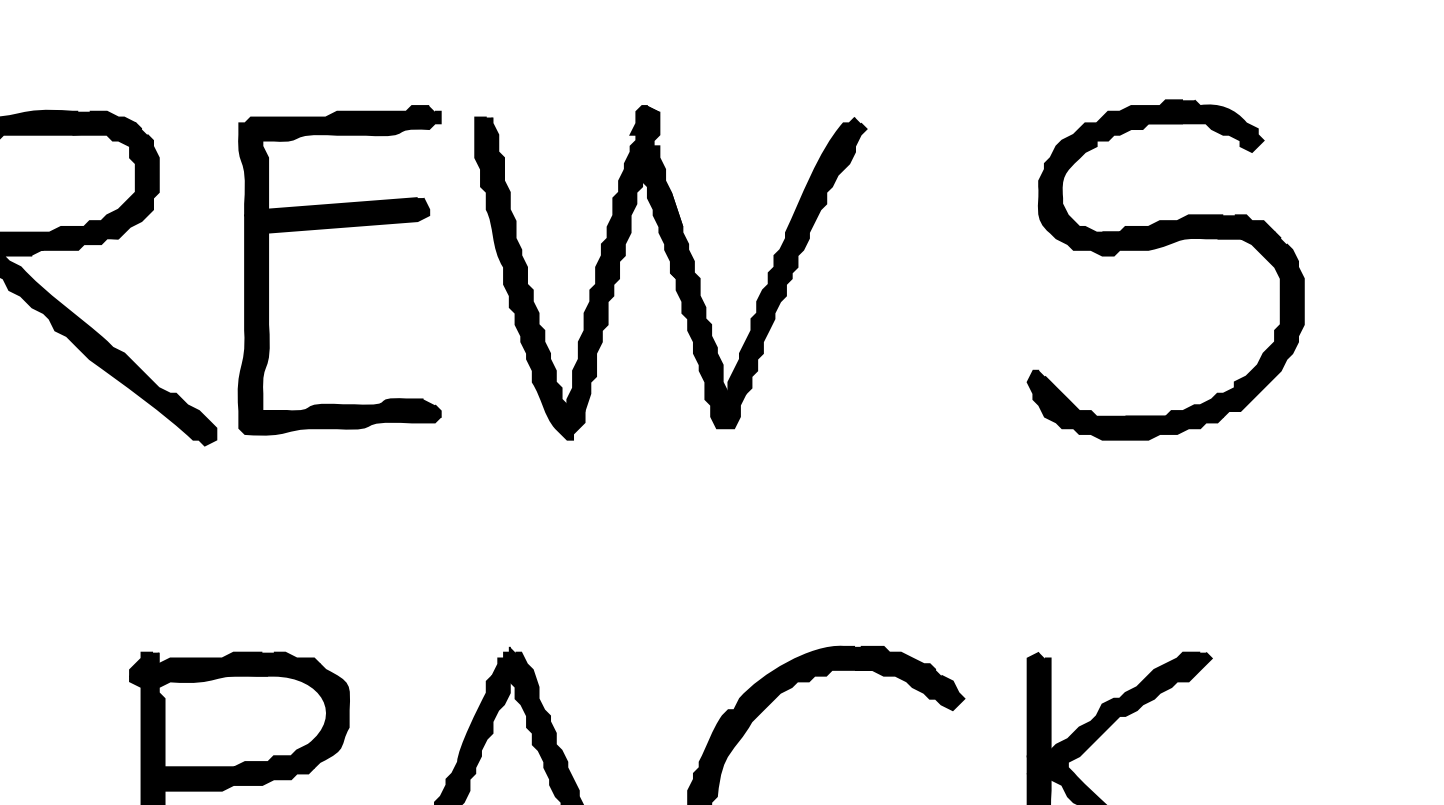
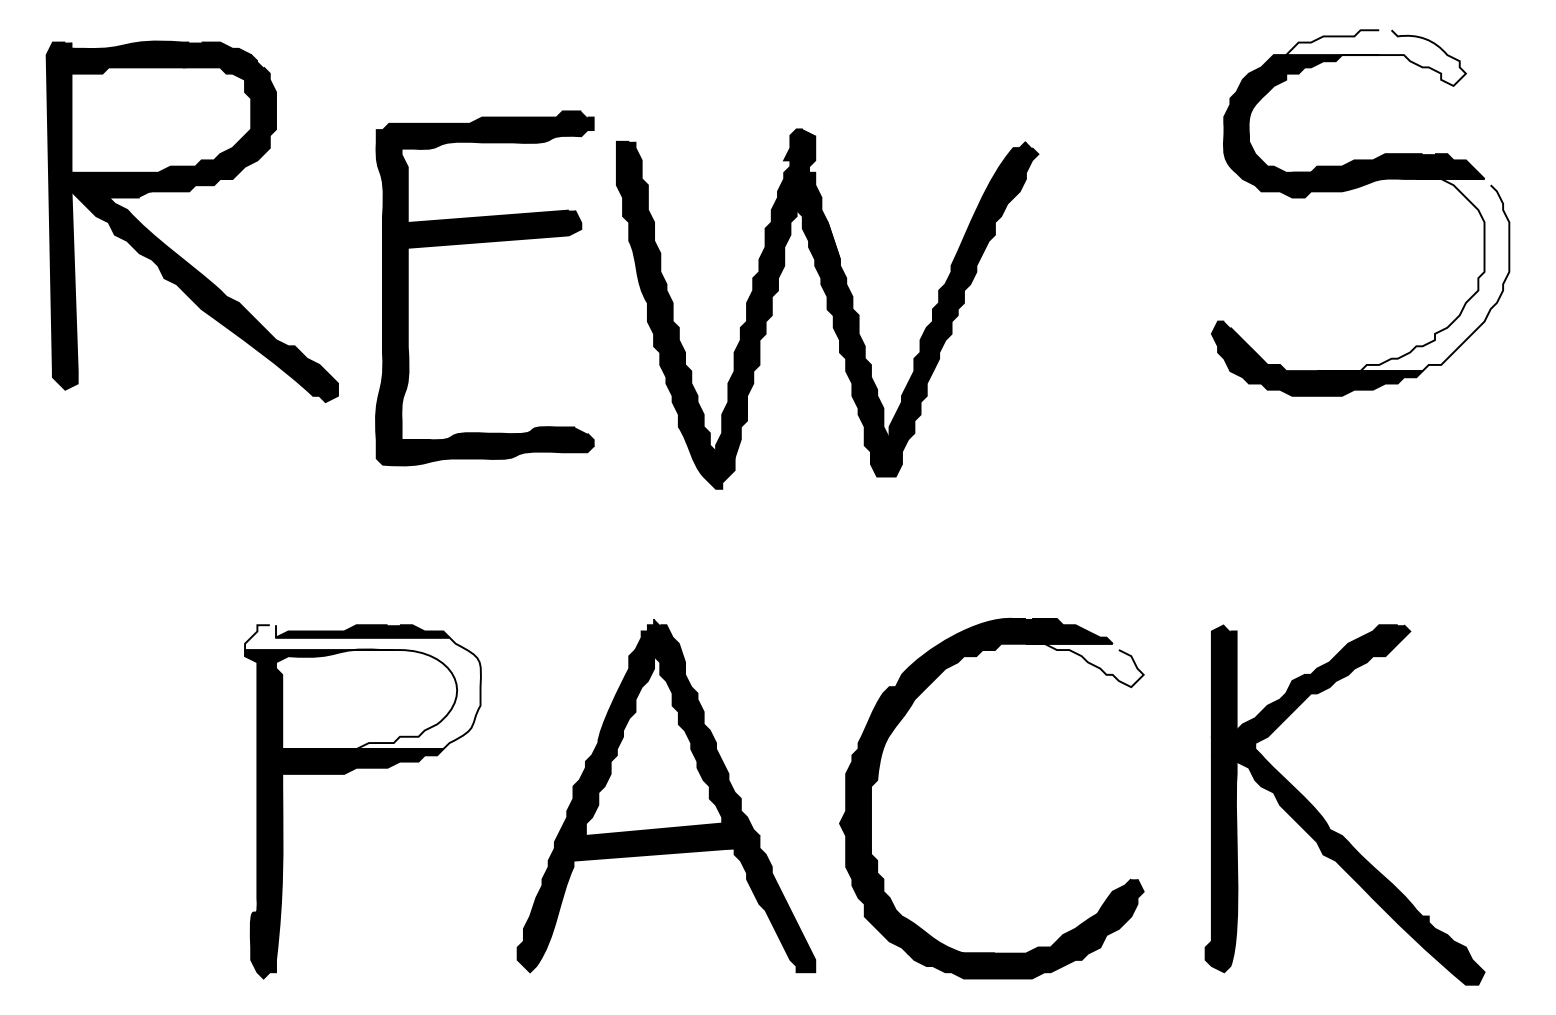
fill: (1179, 125) -> (1375, 57), removed
part: (335, 228) -> (480, 243), moved
part: (670, 272) -> (827, 308), moved
fill: (1214, 327) -> (1413, 274), removed
fill: (909, 690) -> (1084, 665), removed
fill: (239, 710) -> (362, 687), removed

